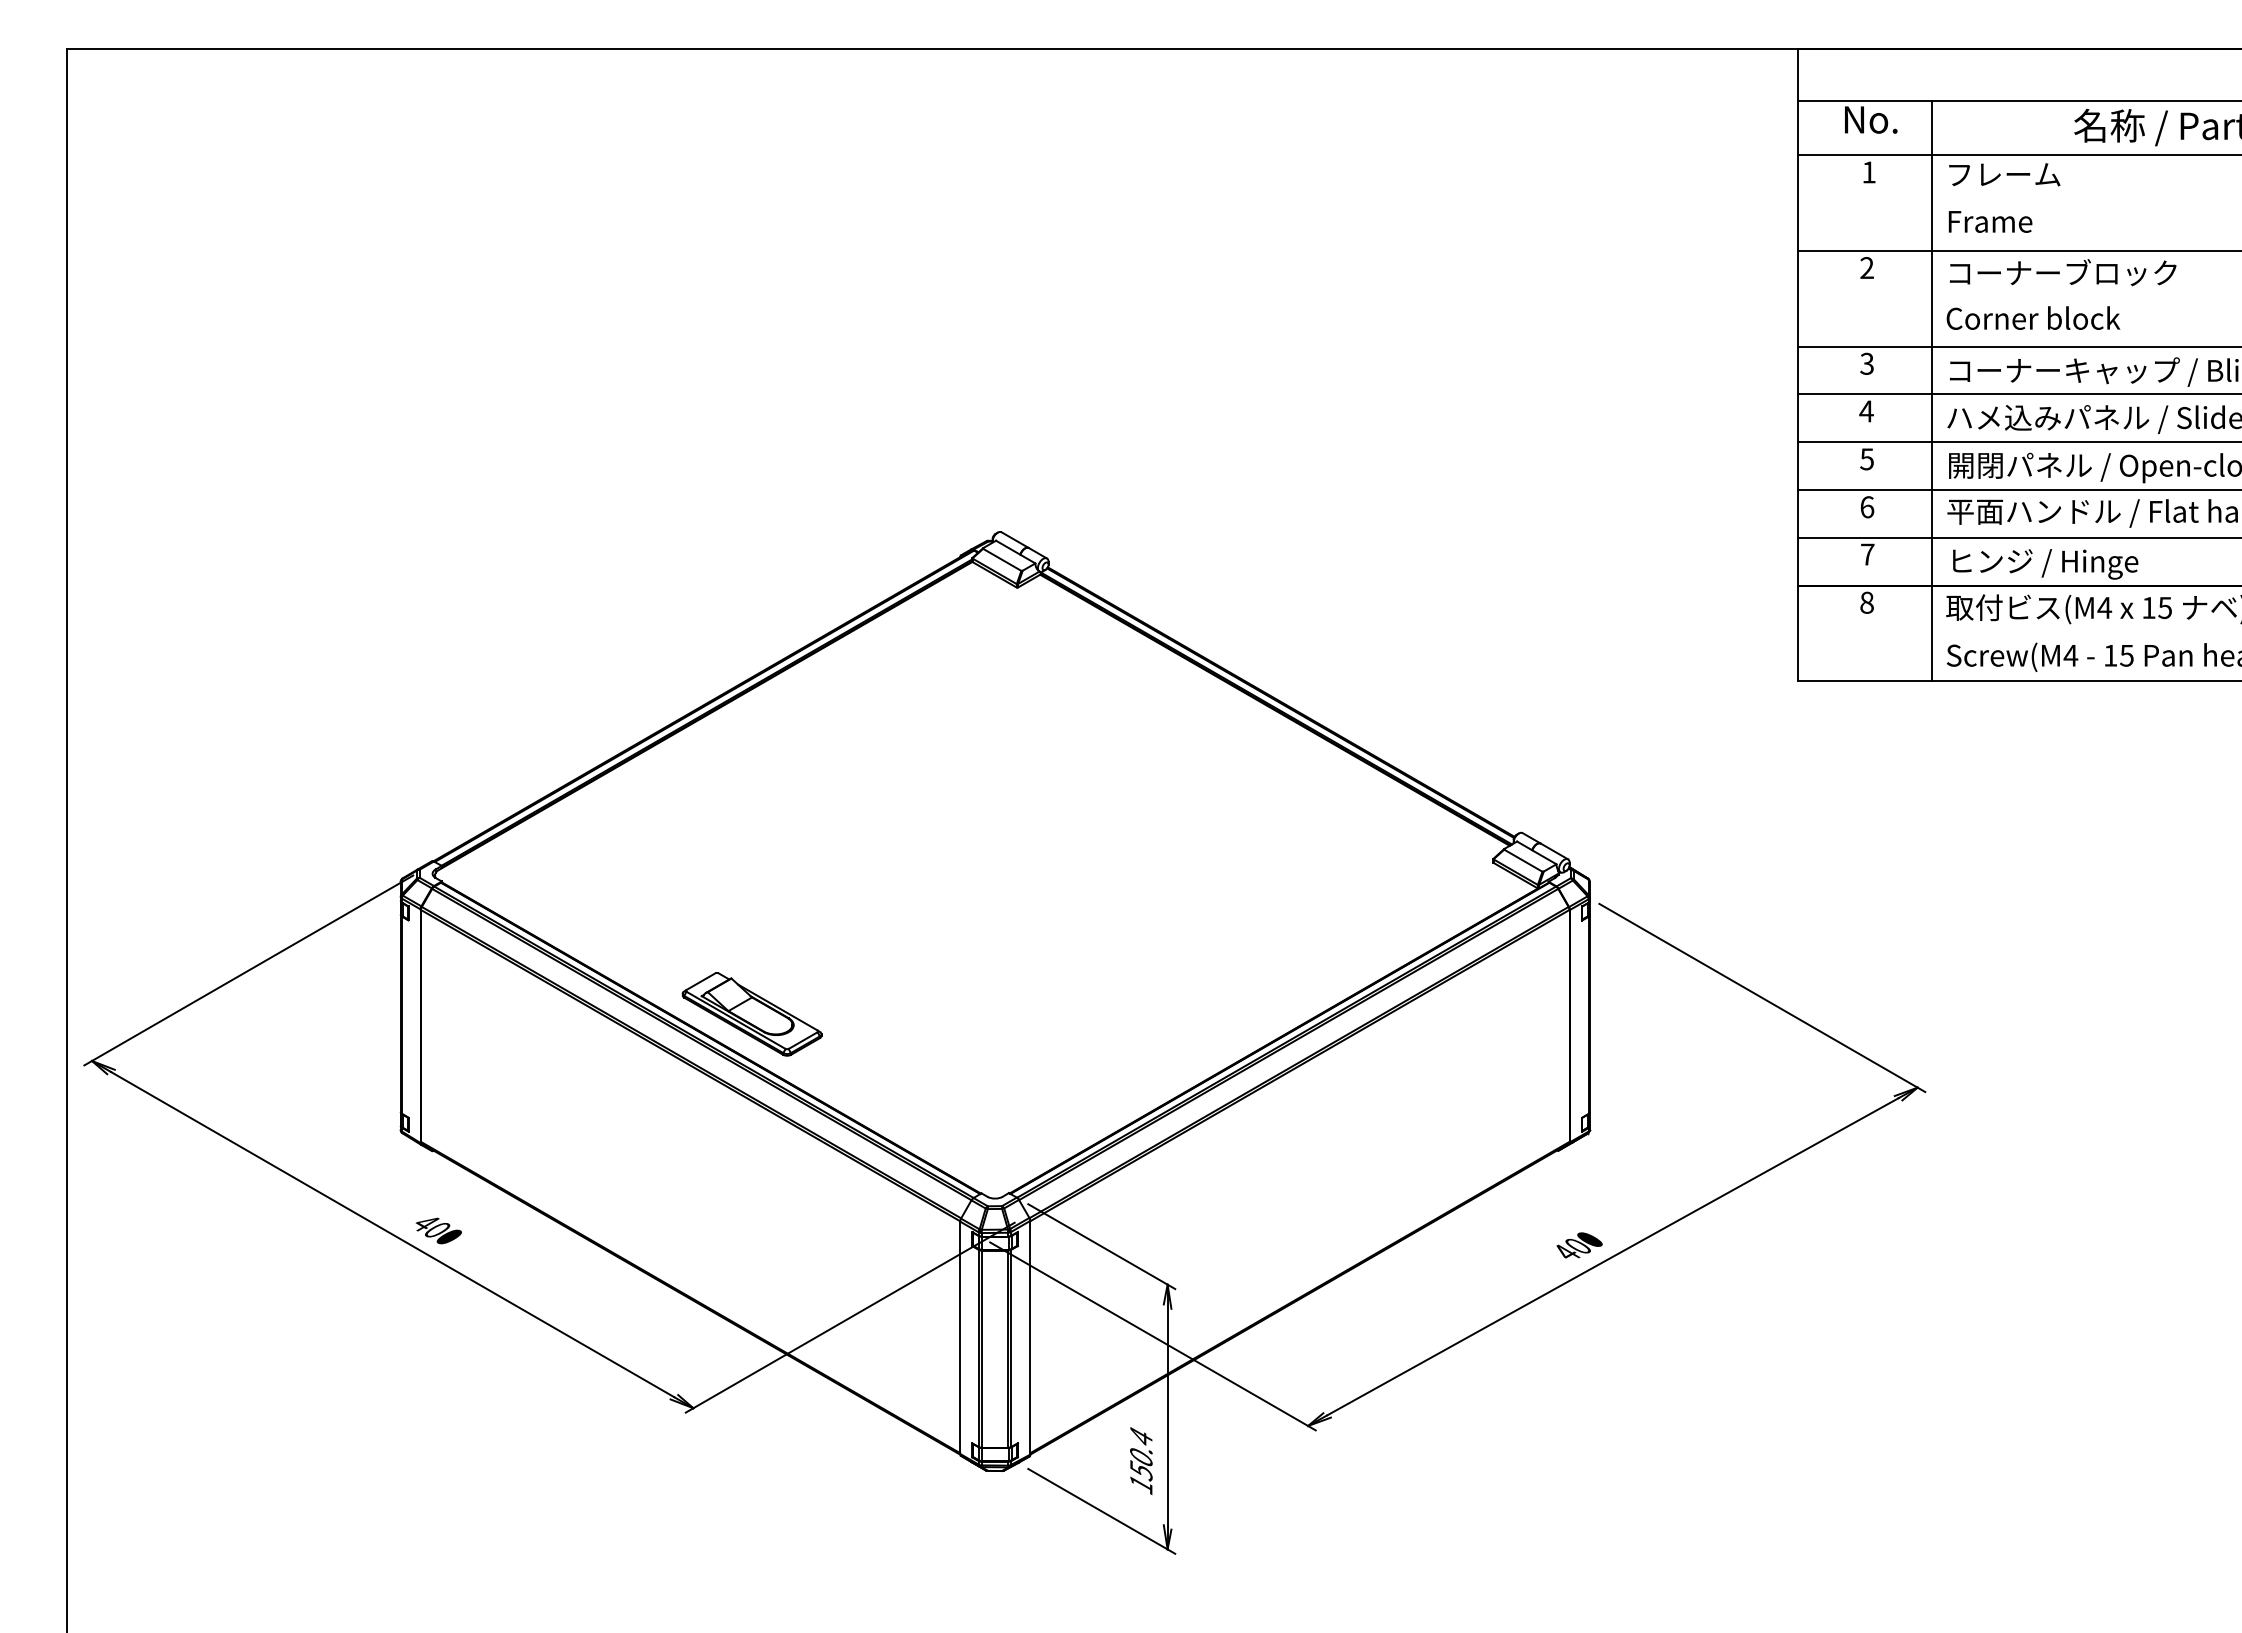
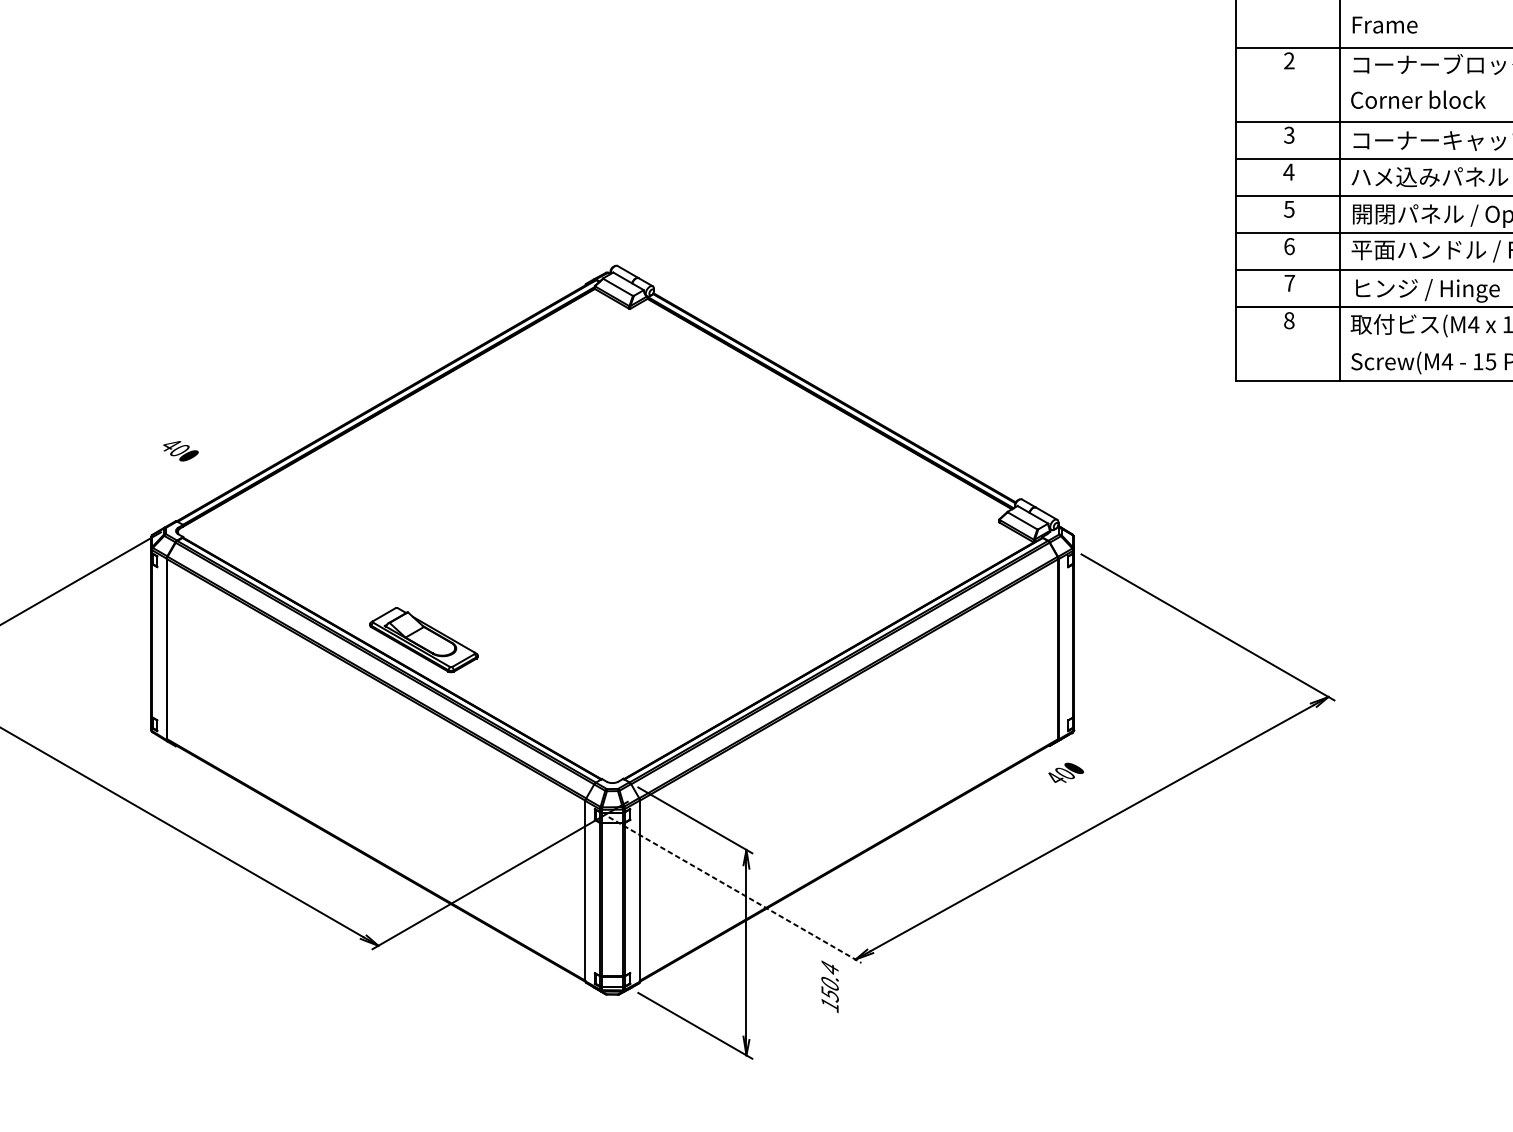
text: (438, 1230) -> (180, 450), moved
text: (1579, 1245) -> (1066, 772), moved
line: (1152, 1336) -> (734, 890), solid -> dashed
text: (1141, 1460) -> (830, 986), moved

